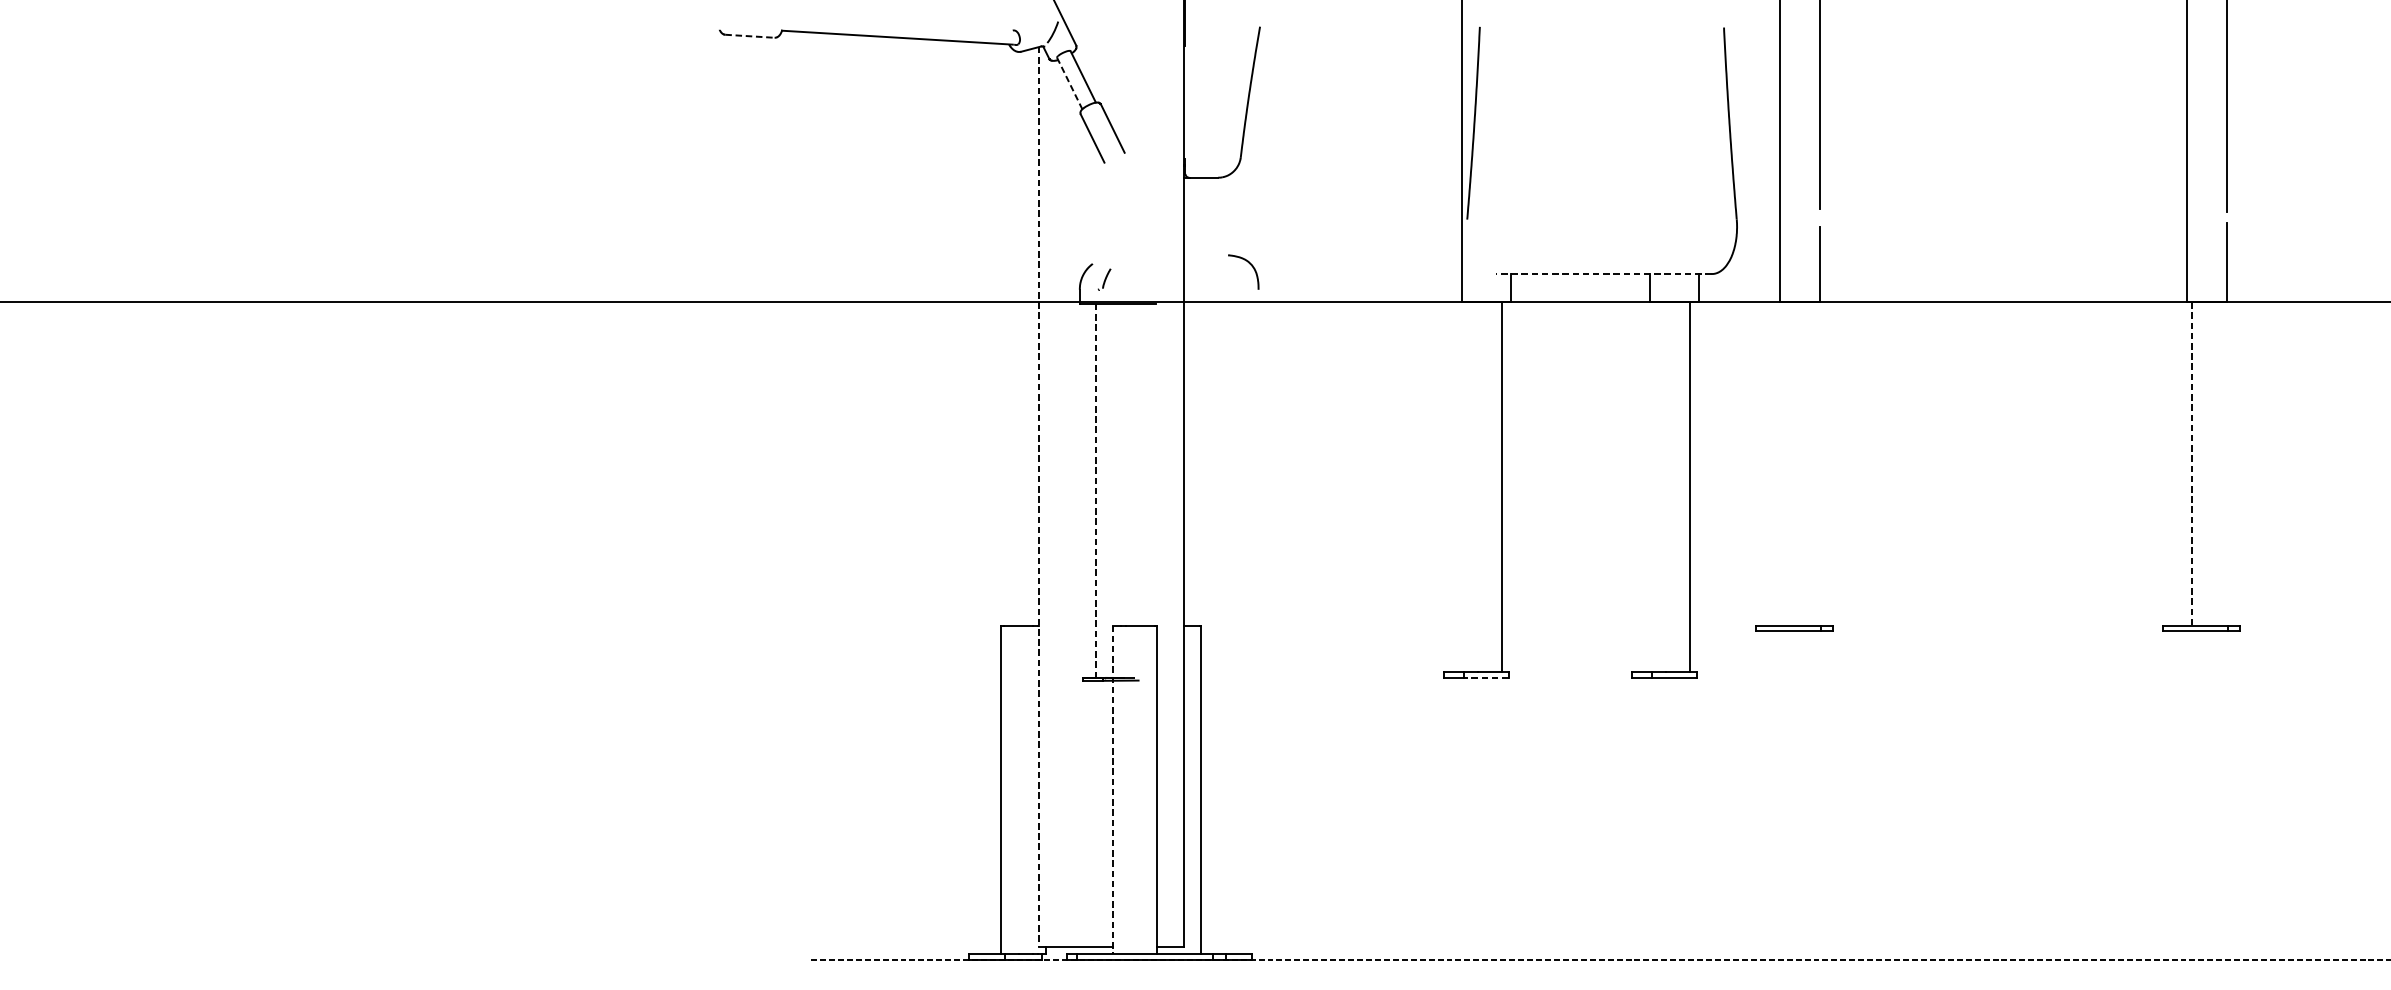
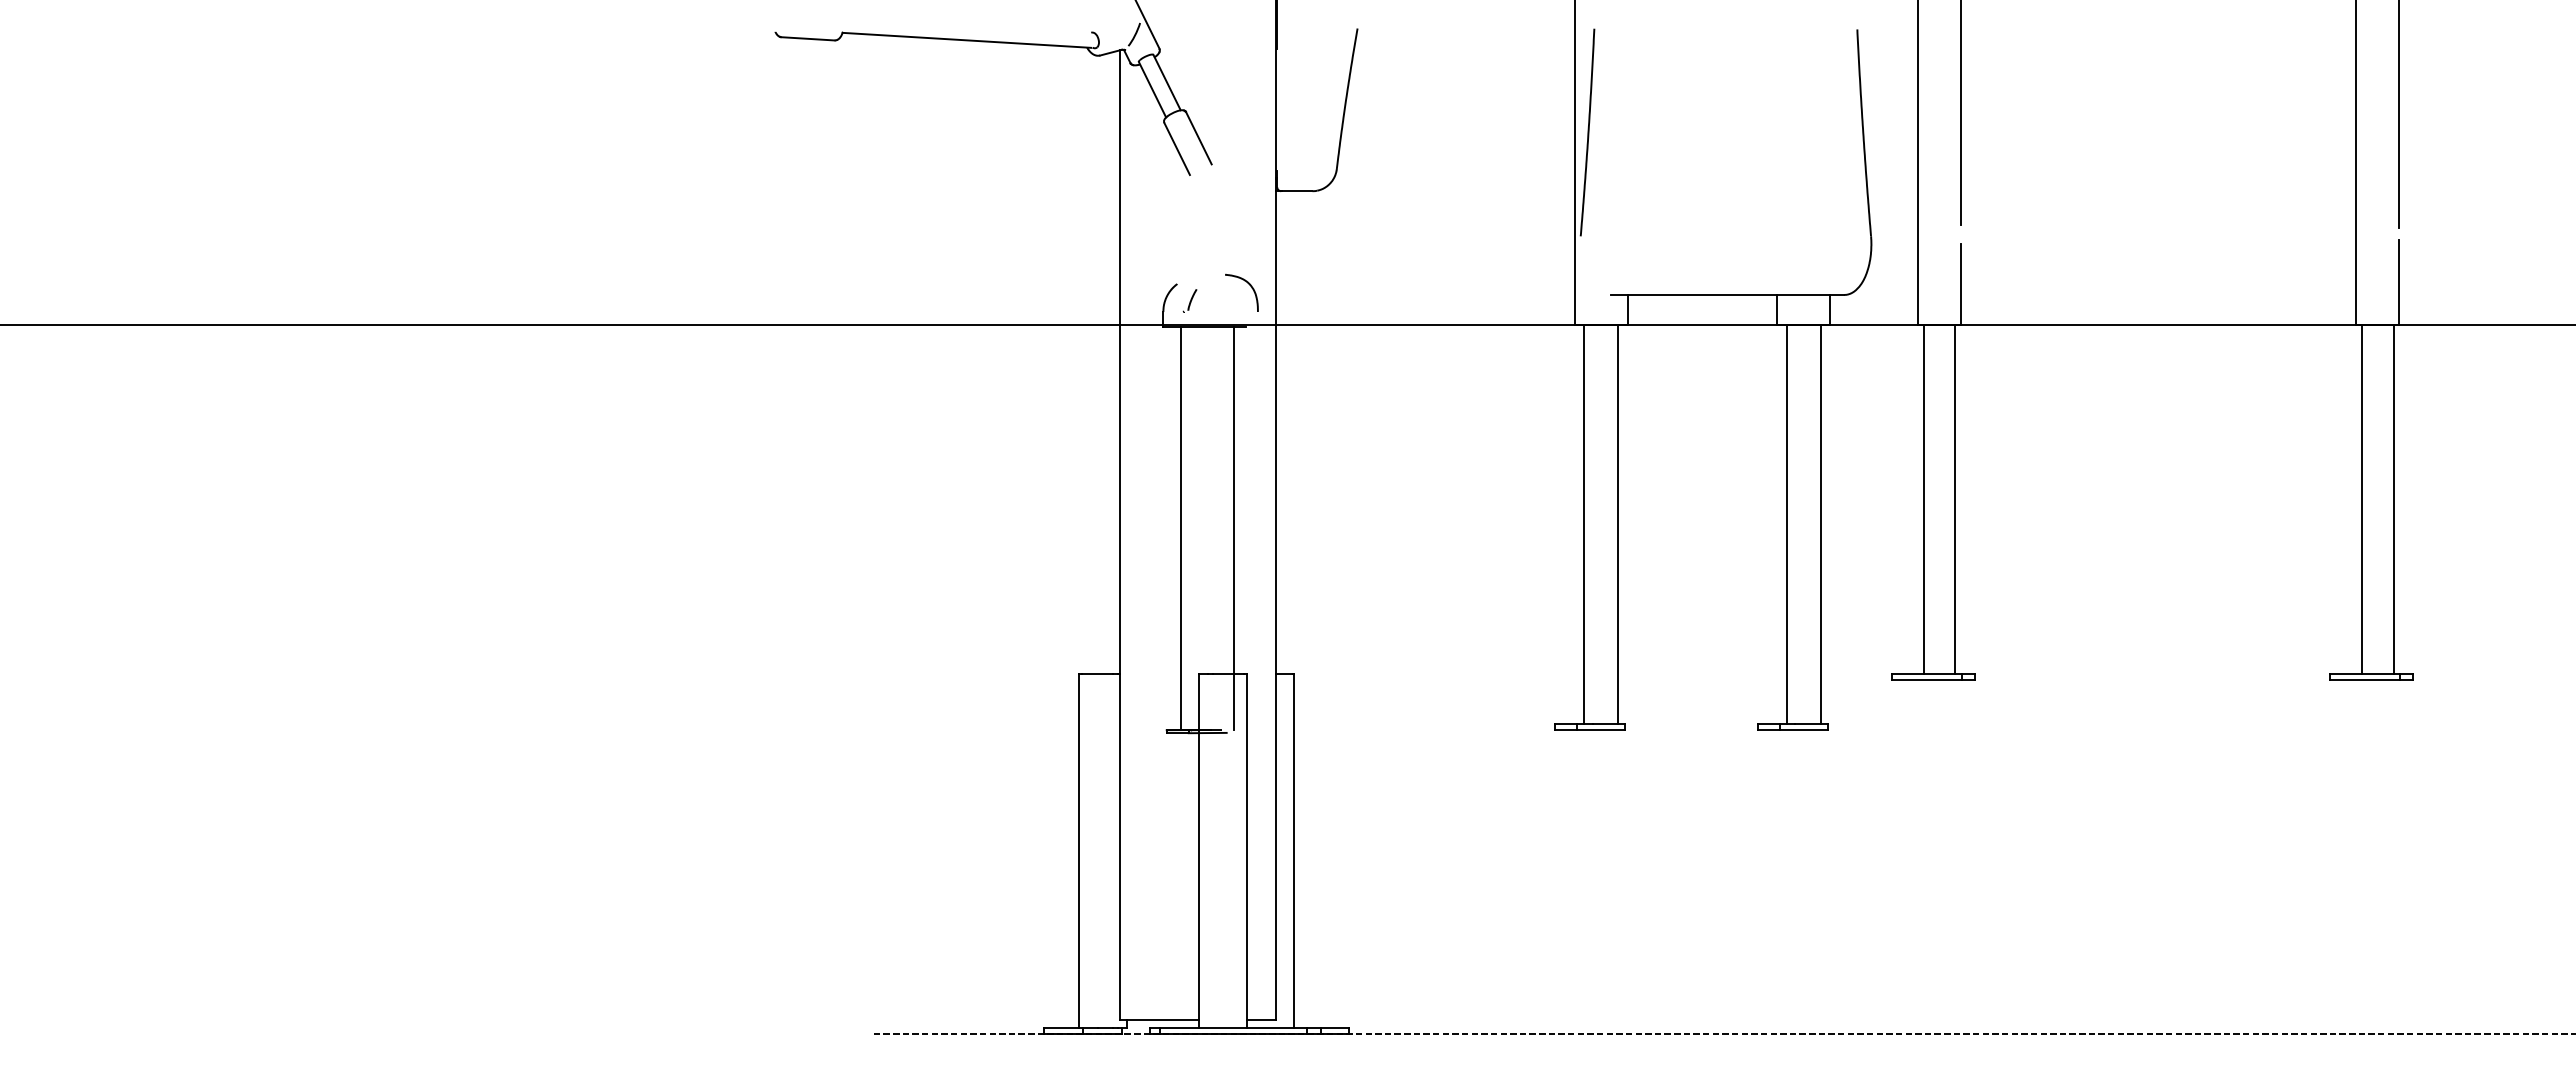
line: (750, 35) -> (808, 38), dashed -> solid
line: (1069, 83) -> (1152, 89), dashed -> solid
curve: (1249, 264) -> (1248, 284), moved
line: (1603, 273) -> (1727, 294), dashed -> solid
line: (1785, 463) -> (1923, 499), added
line: (1815, 463) -> (1955, 499), added
line: (2192, 463) -> (2361, 499), dashed -> solid
line: (2221, 463) -> (2393, 499), added
line: (1470, 487) -> (1584, 524), added
line: (1658, 487) -> (1786, 524), added
line: (1144, 490) -> (1233, 528), added
line: (1096, 491) -> (1181, 529), dashed -> solid
line: (1039, 497) -> (1119, 535), dashed -> solid
line: (1485, 678) -> (1600, 730), dashed -> solid
line: (1113, 790) -> (1199, 851), dashed -> solid

